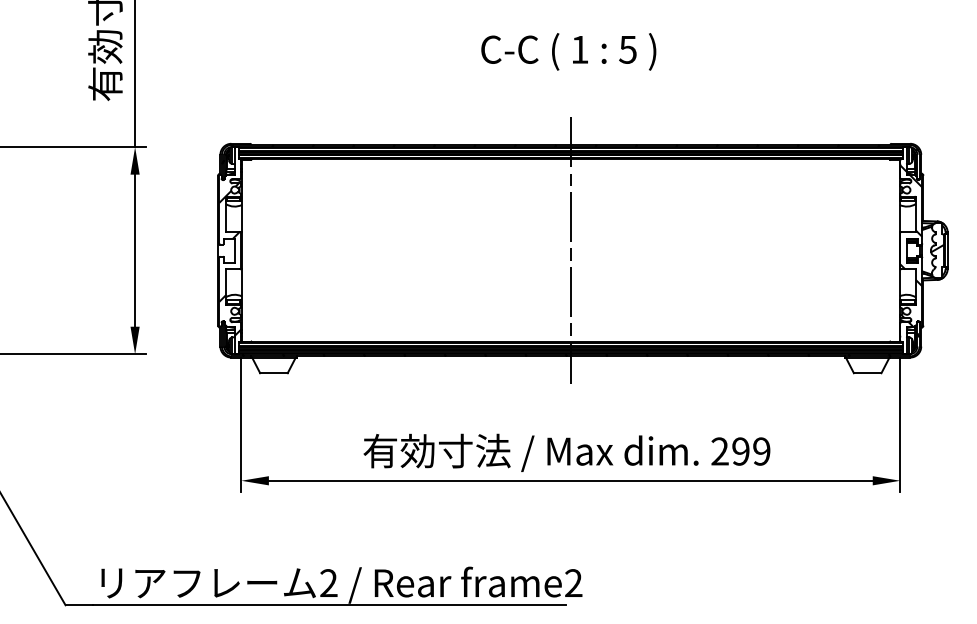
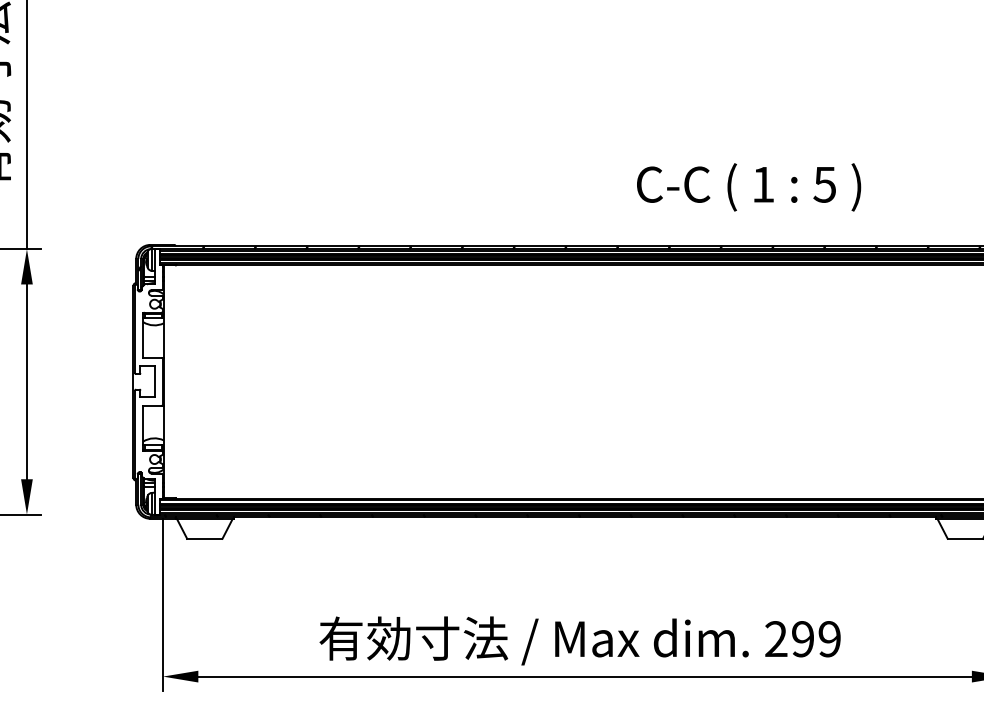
text: (568, 51) -> (748, 186), moved
line: (570, 250) -> (584, 381), removed
hatch: (230, 259) -> (149, 393), removed

